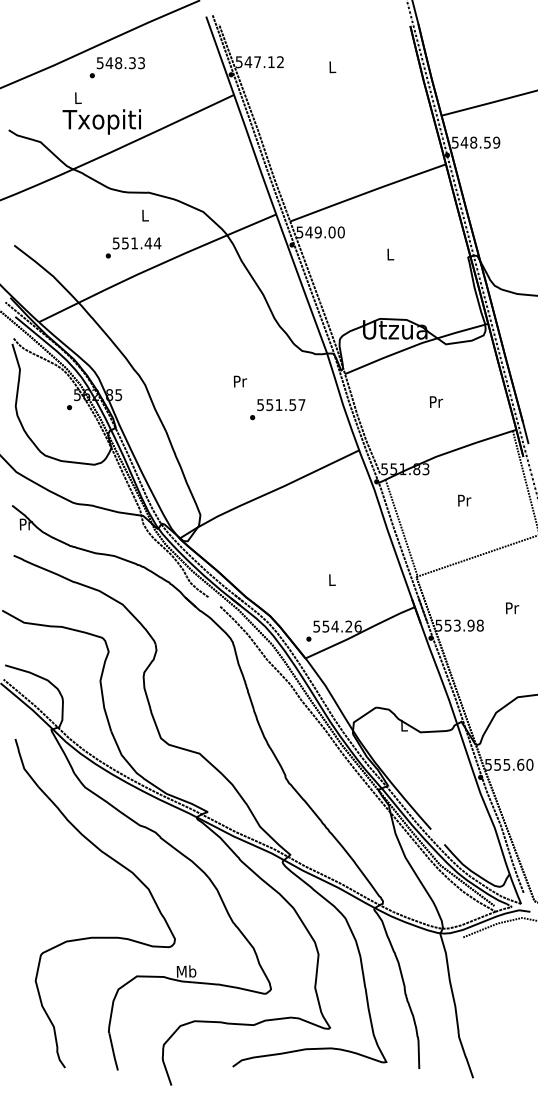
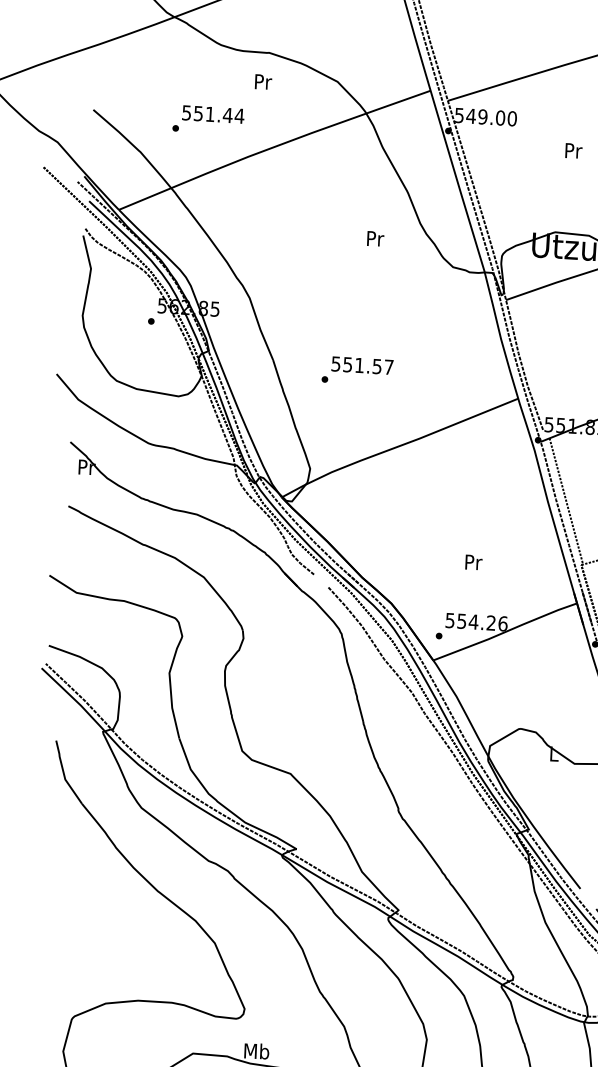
text: (145, 215) -> (263, 81), L -> Pr
text: (133, 247) -> (208, 119), moved
text: (390, 254) -> (573, 150), L -> Pr
text: (240, 381) -> (375, 238), moved
text: (277, 409) -> (357, 371), moved
text: (332, 580) -> (473, 562), L -> Pr

